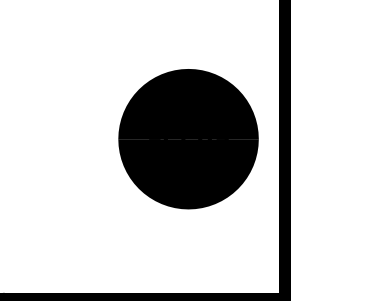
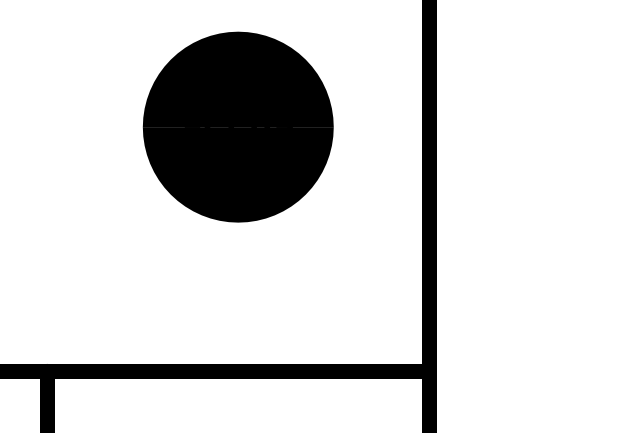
text: (187, 138) -> (237, 126), moved

